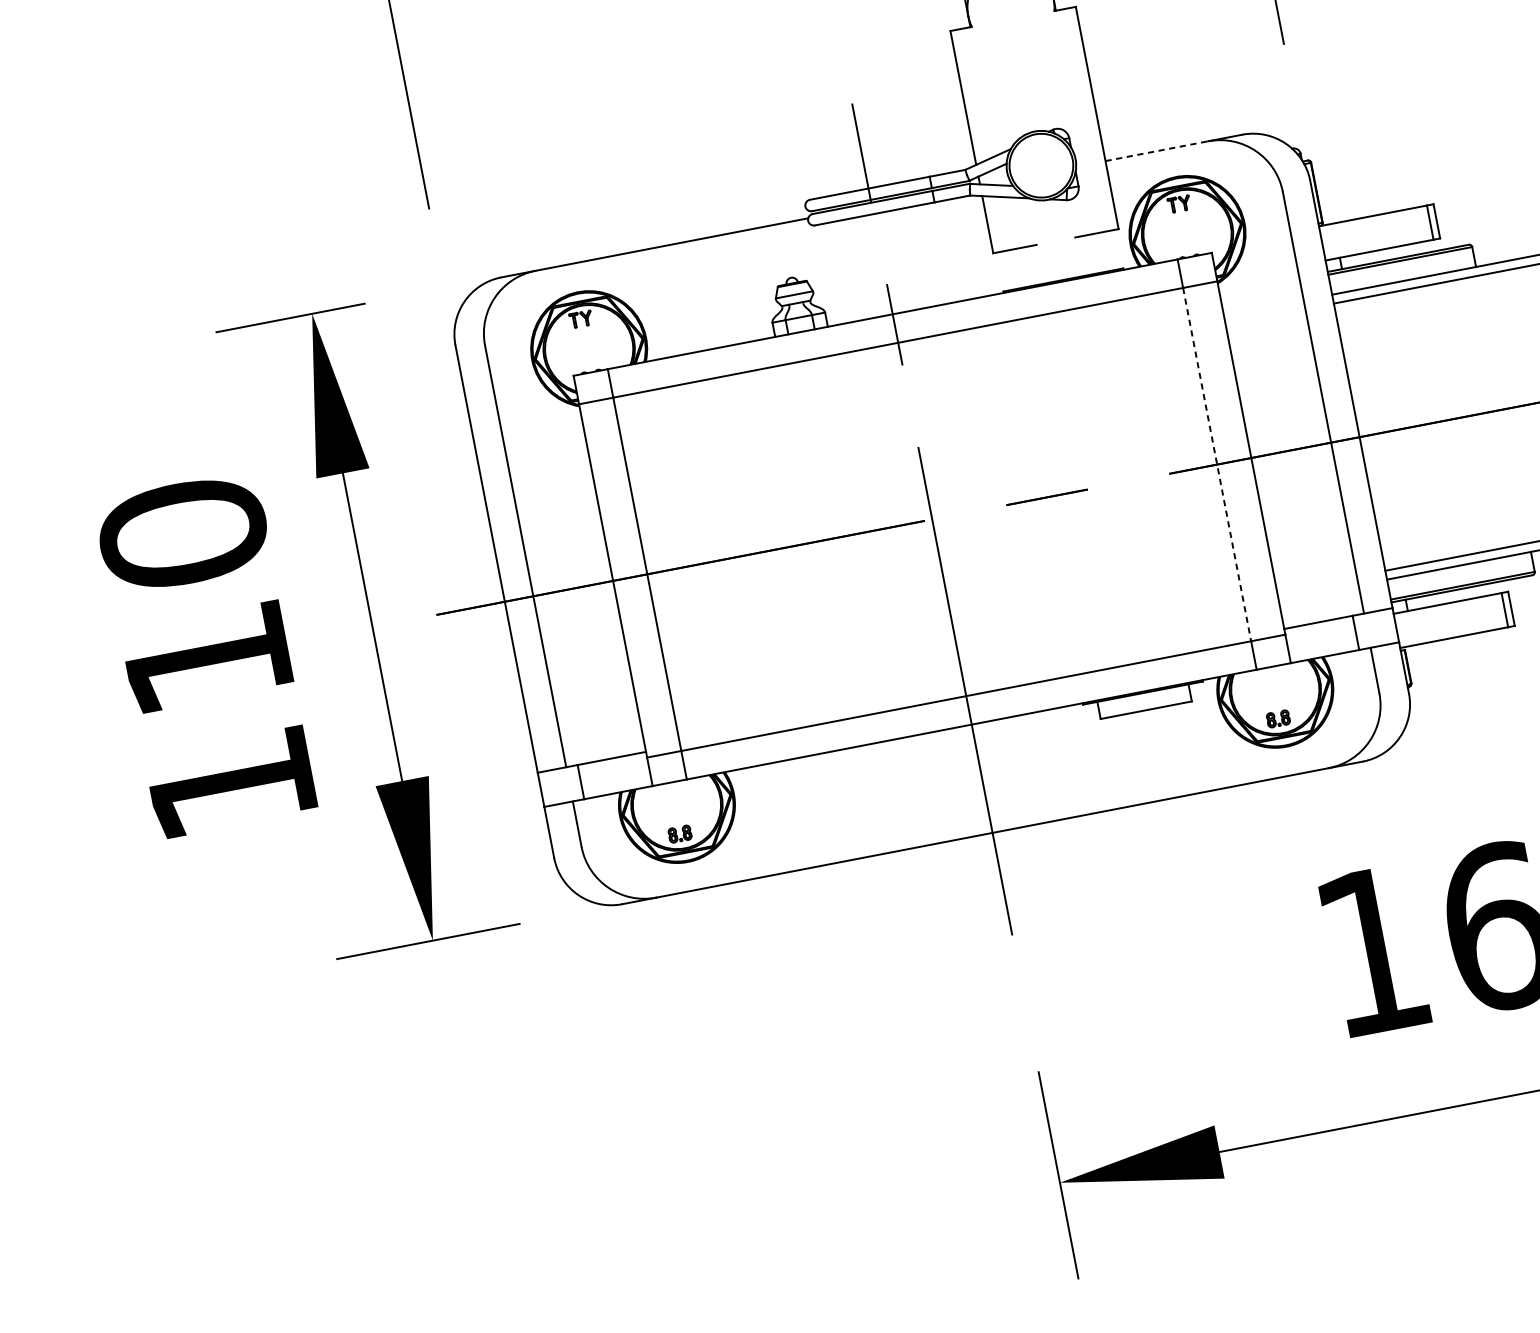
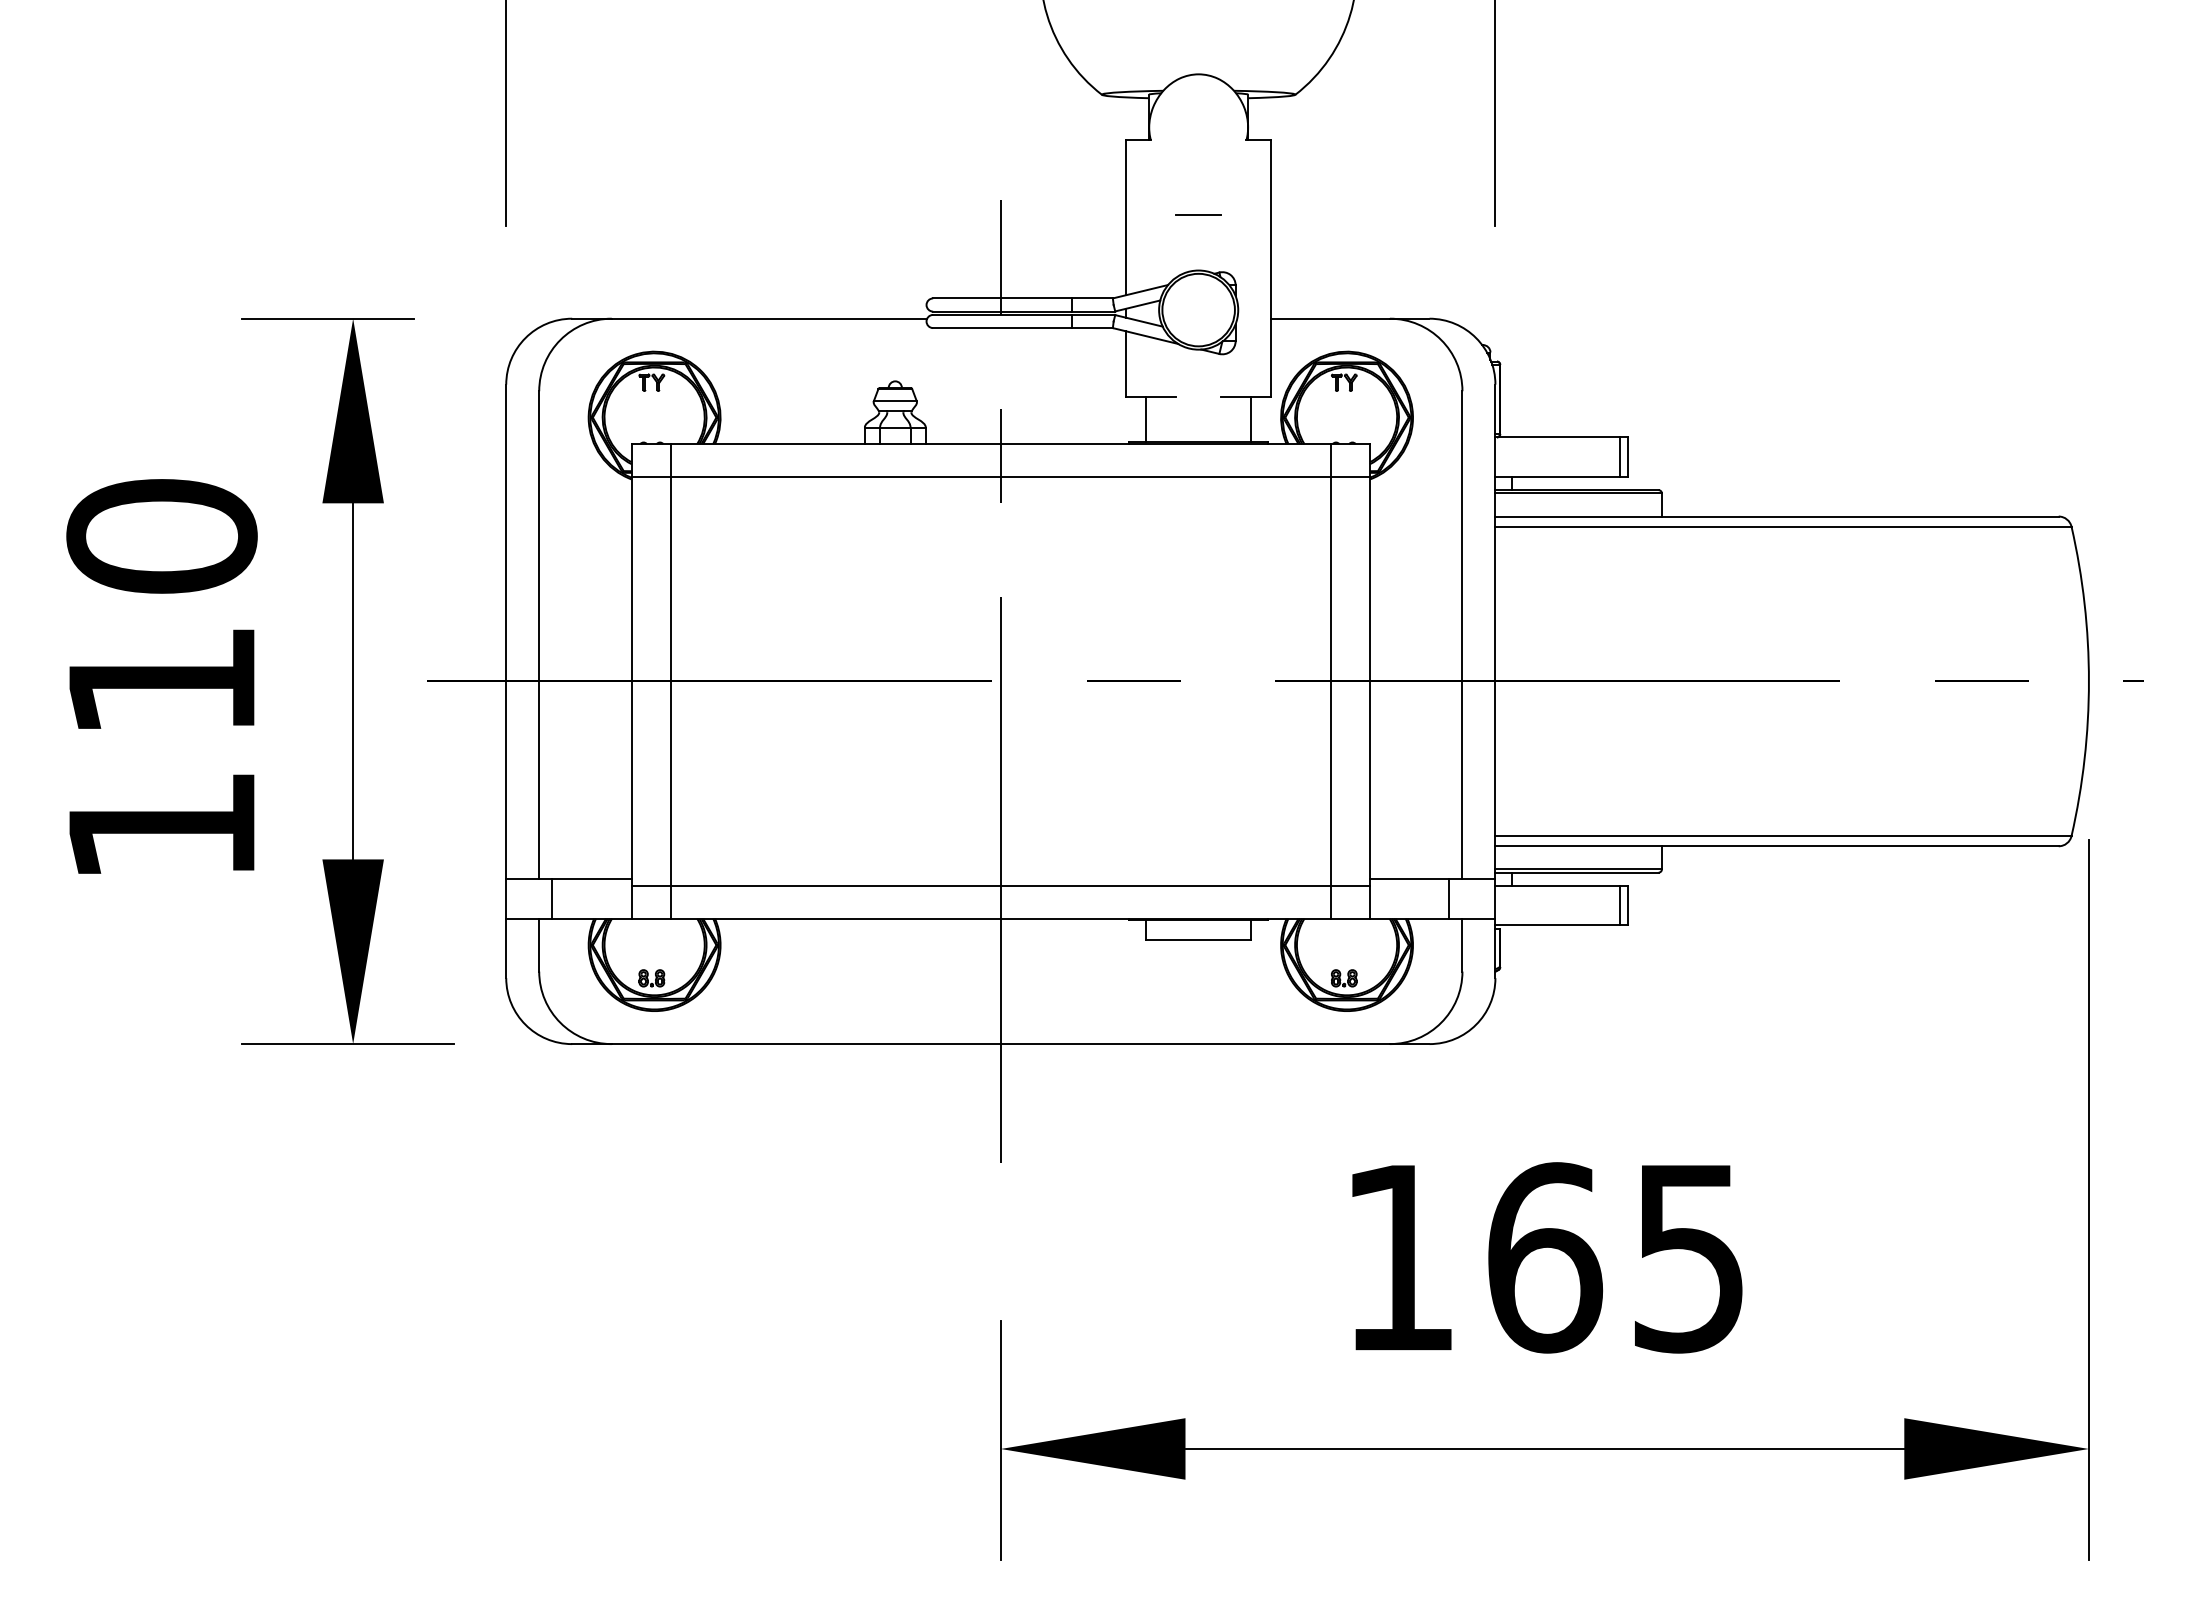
line: (1025, 83) -> (1198, 214), added
line: (1157, 150) -> (1331, 318), dashed -> solid
line: (1105, 251) -> (1251, 419), added
line: (1013, 269) -> (1145, 419), added
line: (1217, 464) -> (1330, 681), dashed -> solid

